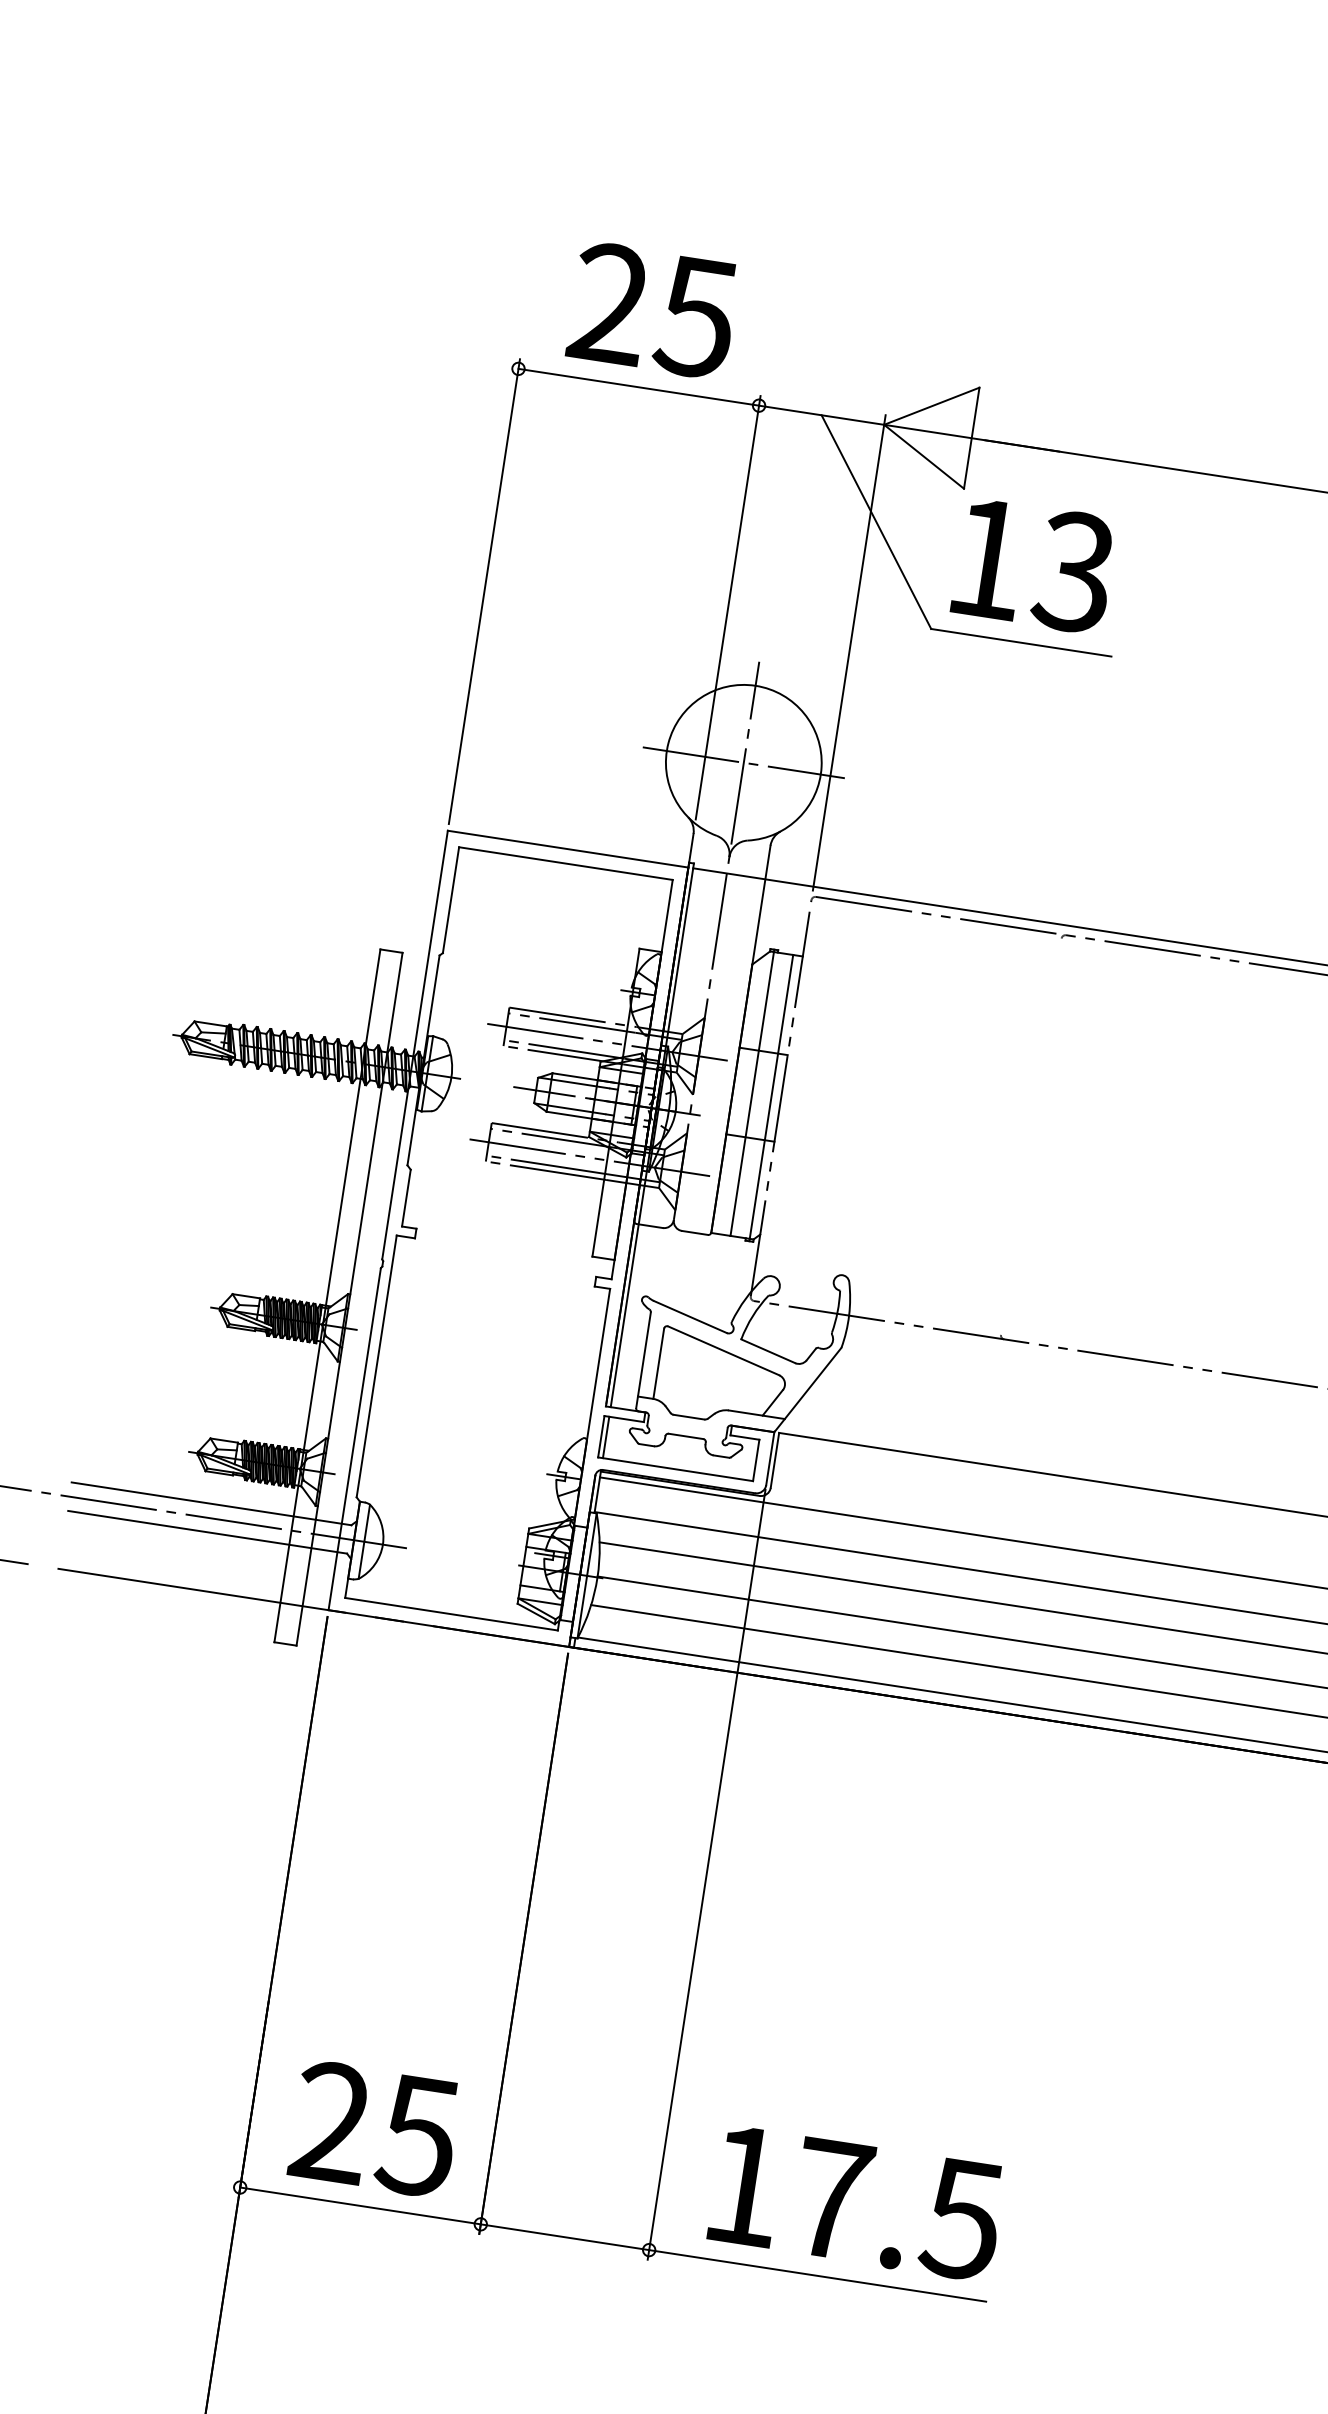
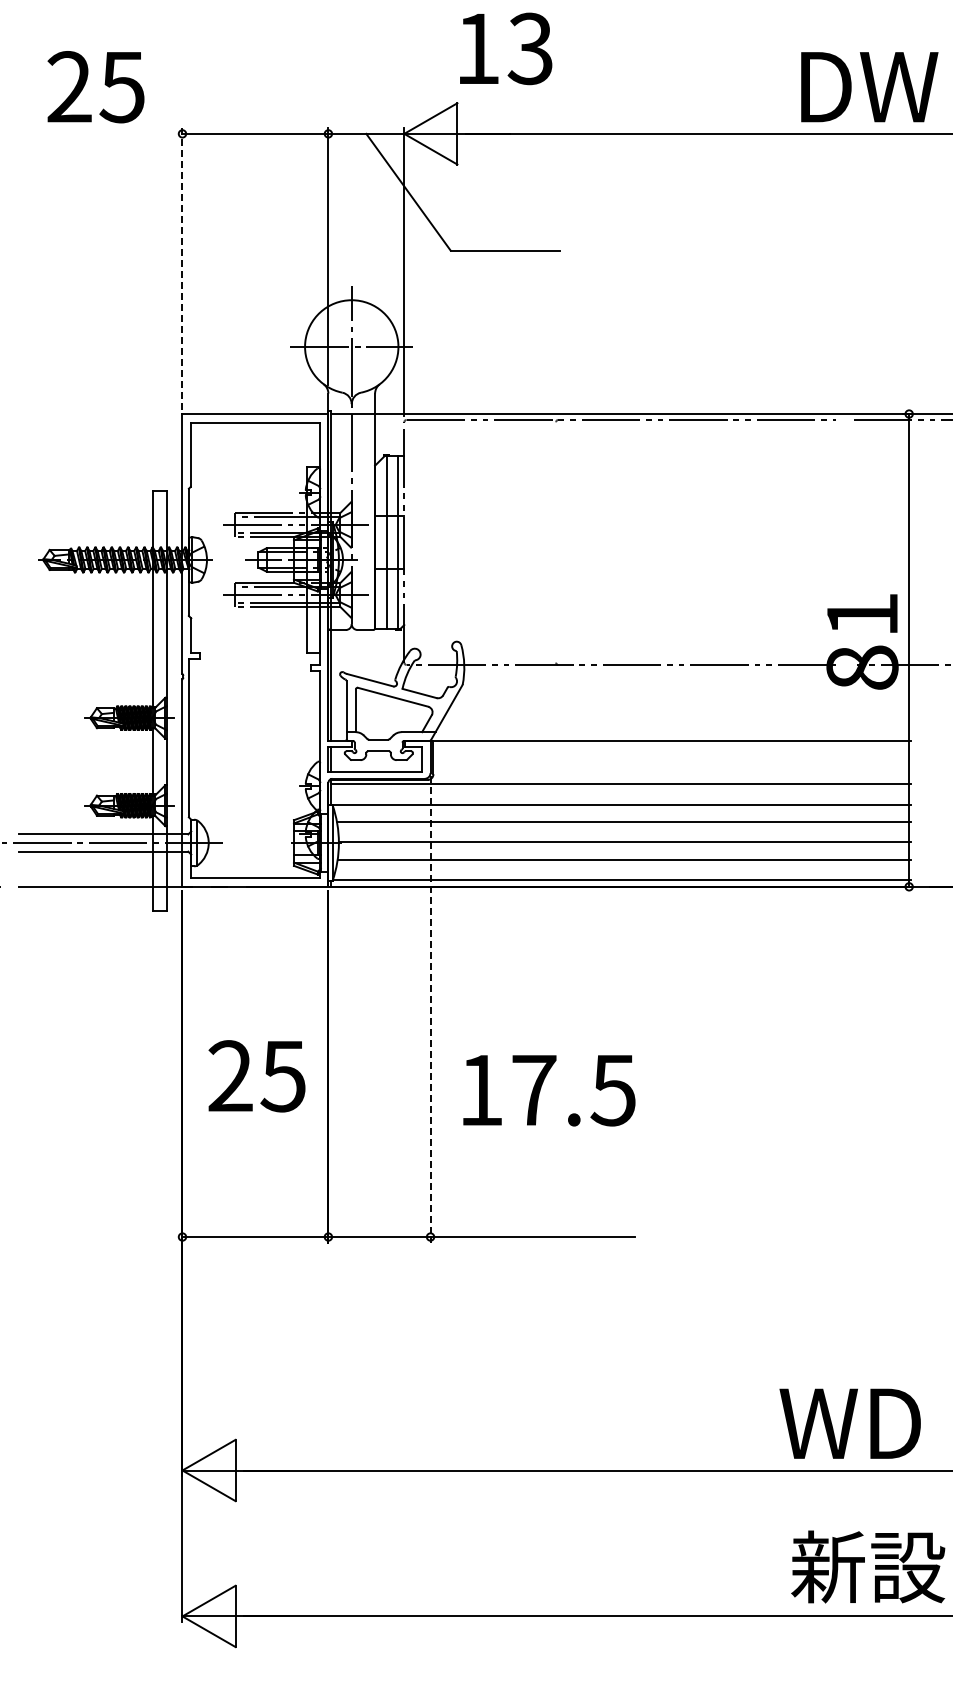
text: (652, 311) -> (95, 87), moved
text: (1035, 565) -> (506, 48), moved
line: (484, 592) -> (182, 269), solid -> dashed
line: (706, 1874) -> (430, 1009), solid -> dashed
text: (373, 2129) -> (256, 1076), moved
text: (857, 2203) -> (549, 1090), moved

